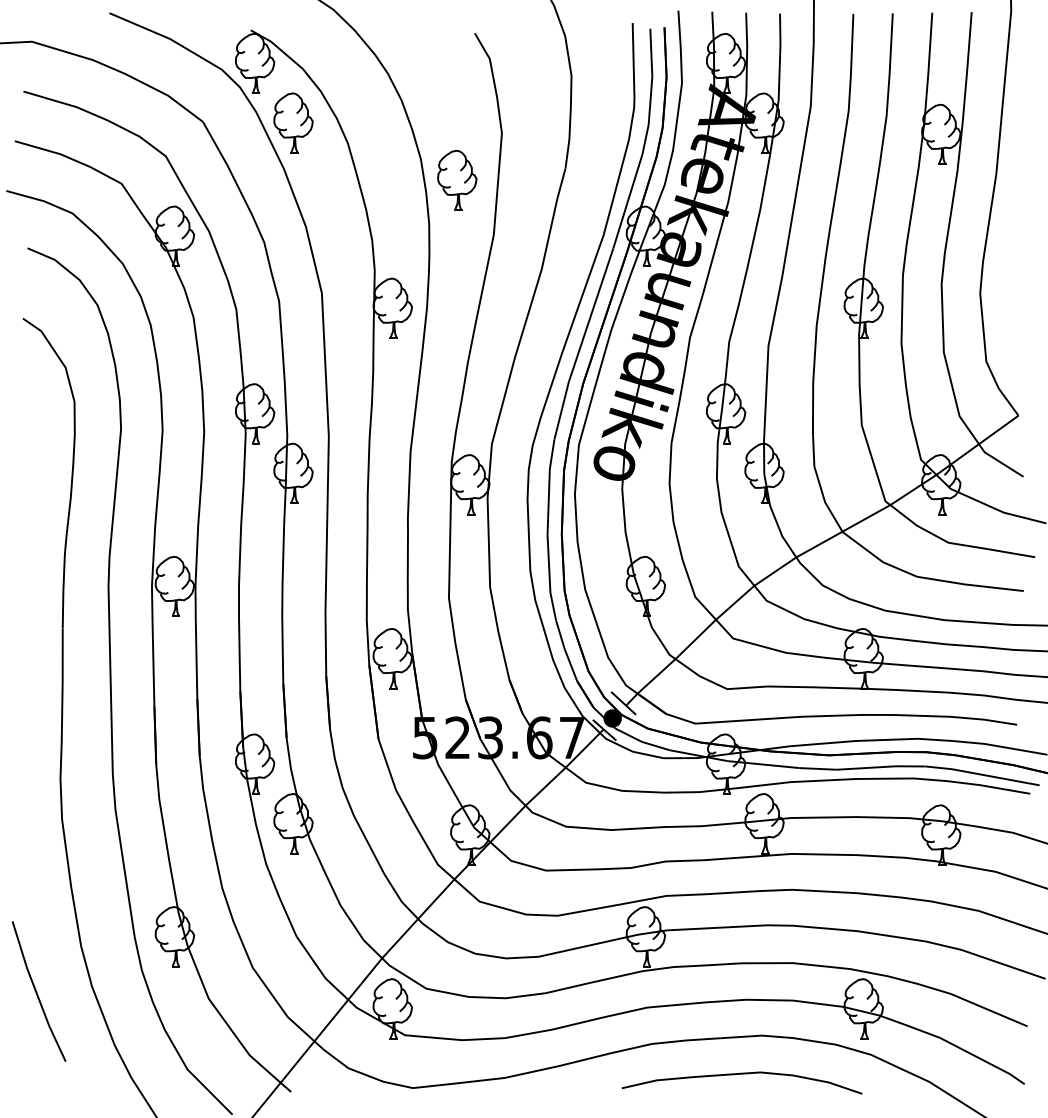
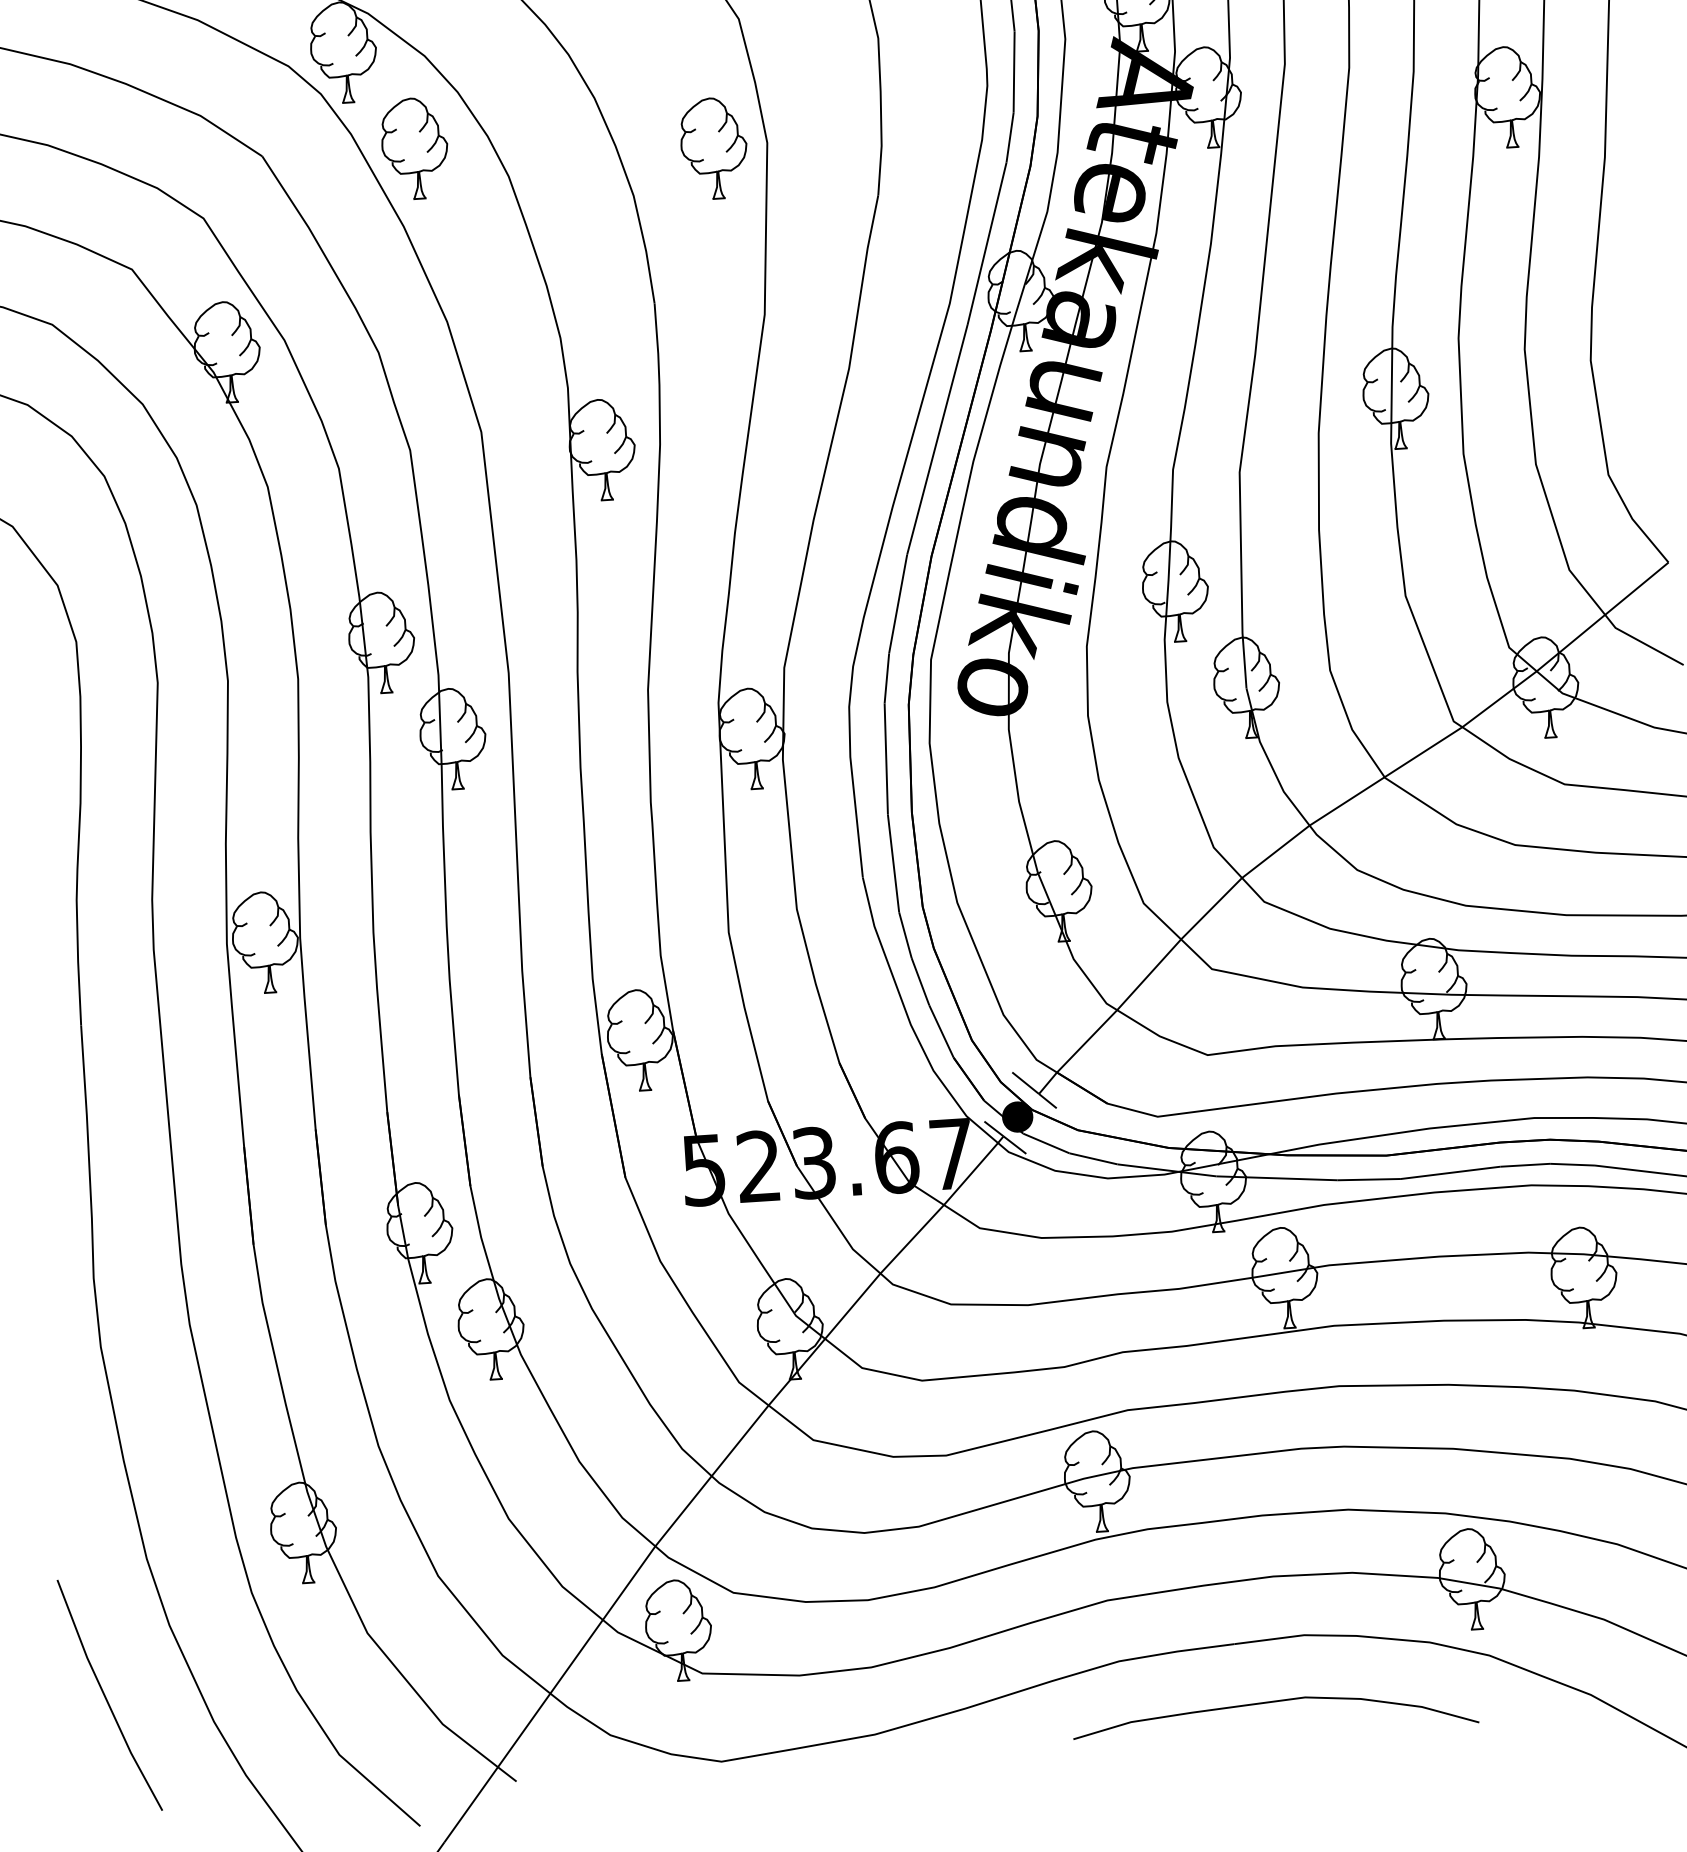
part: (457, 179) -> (714, 146), moved
line: (37, 992) -> (107, 1697), moved

